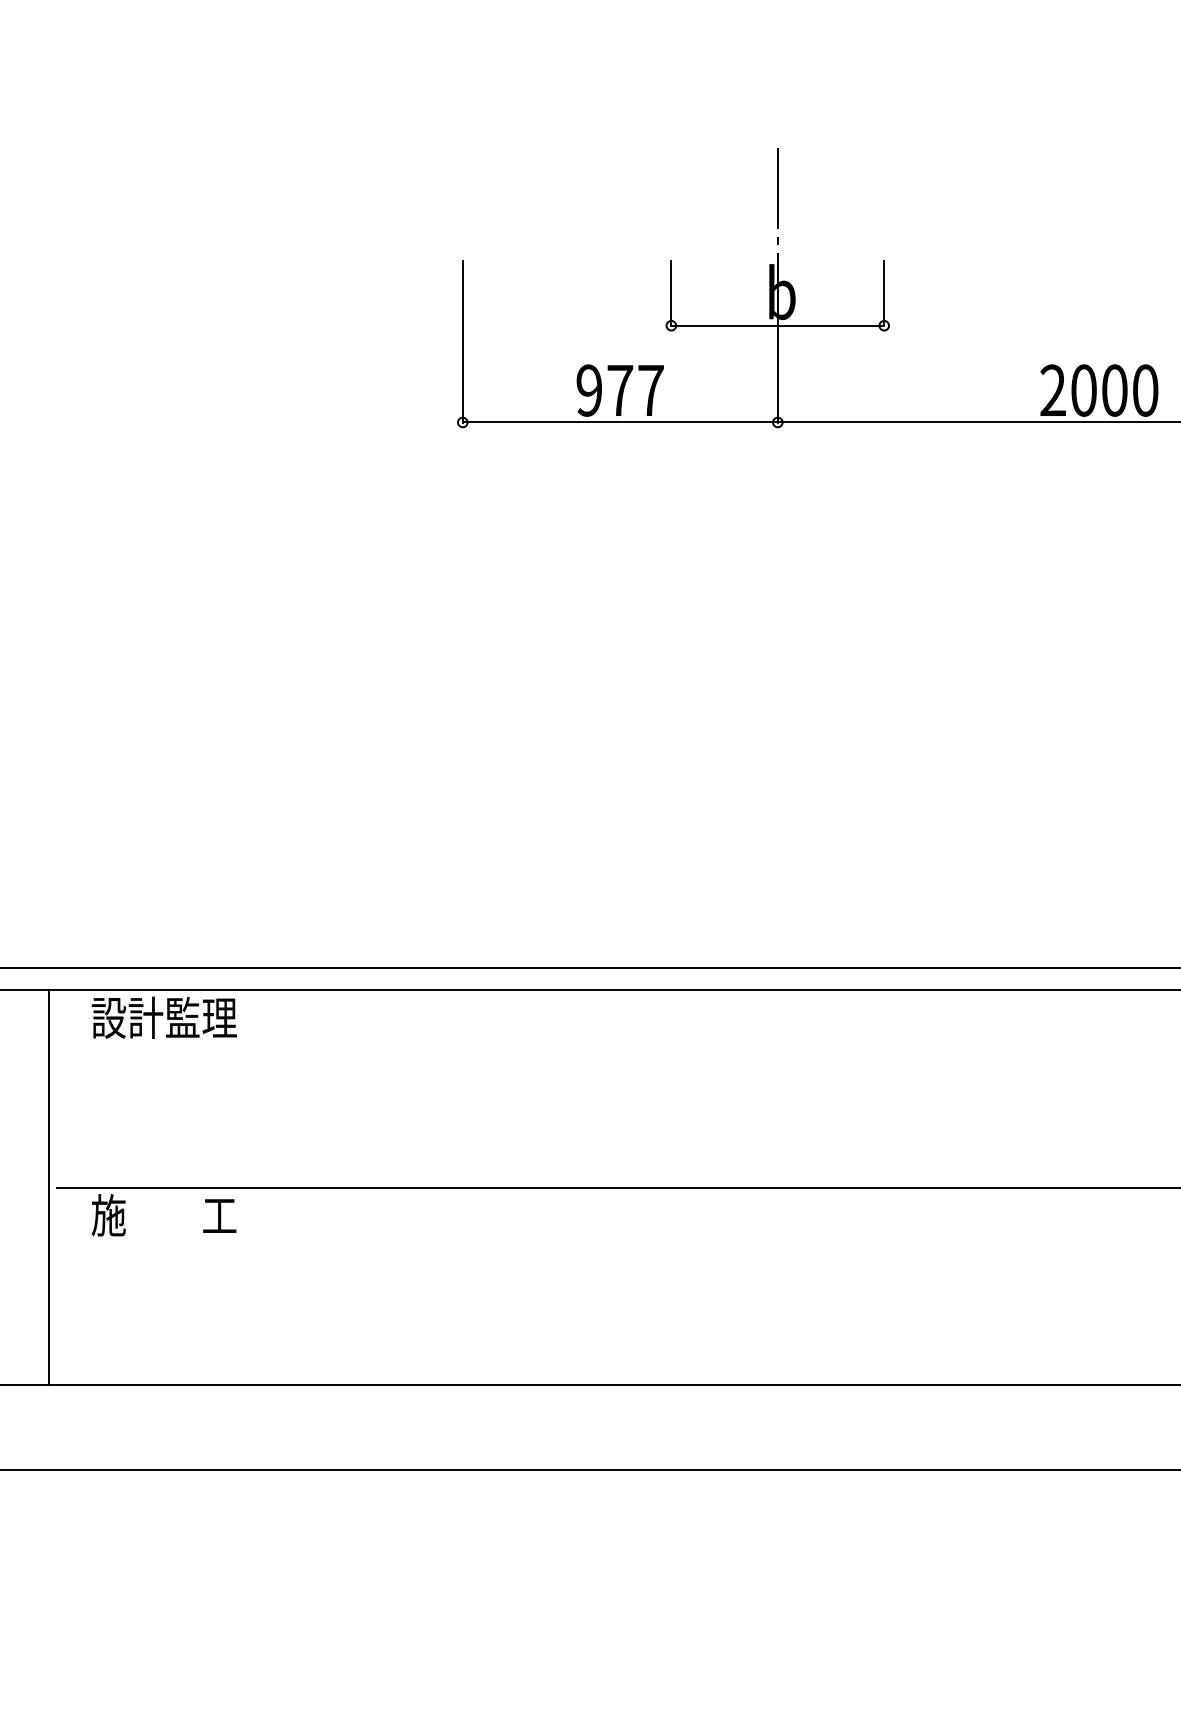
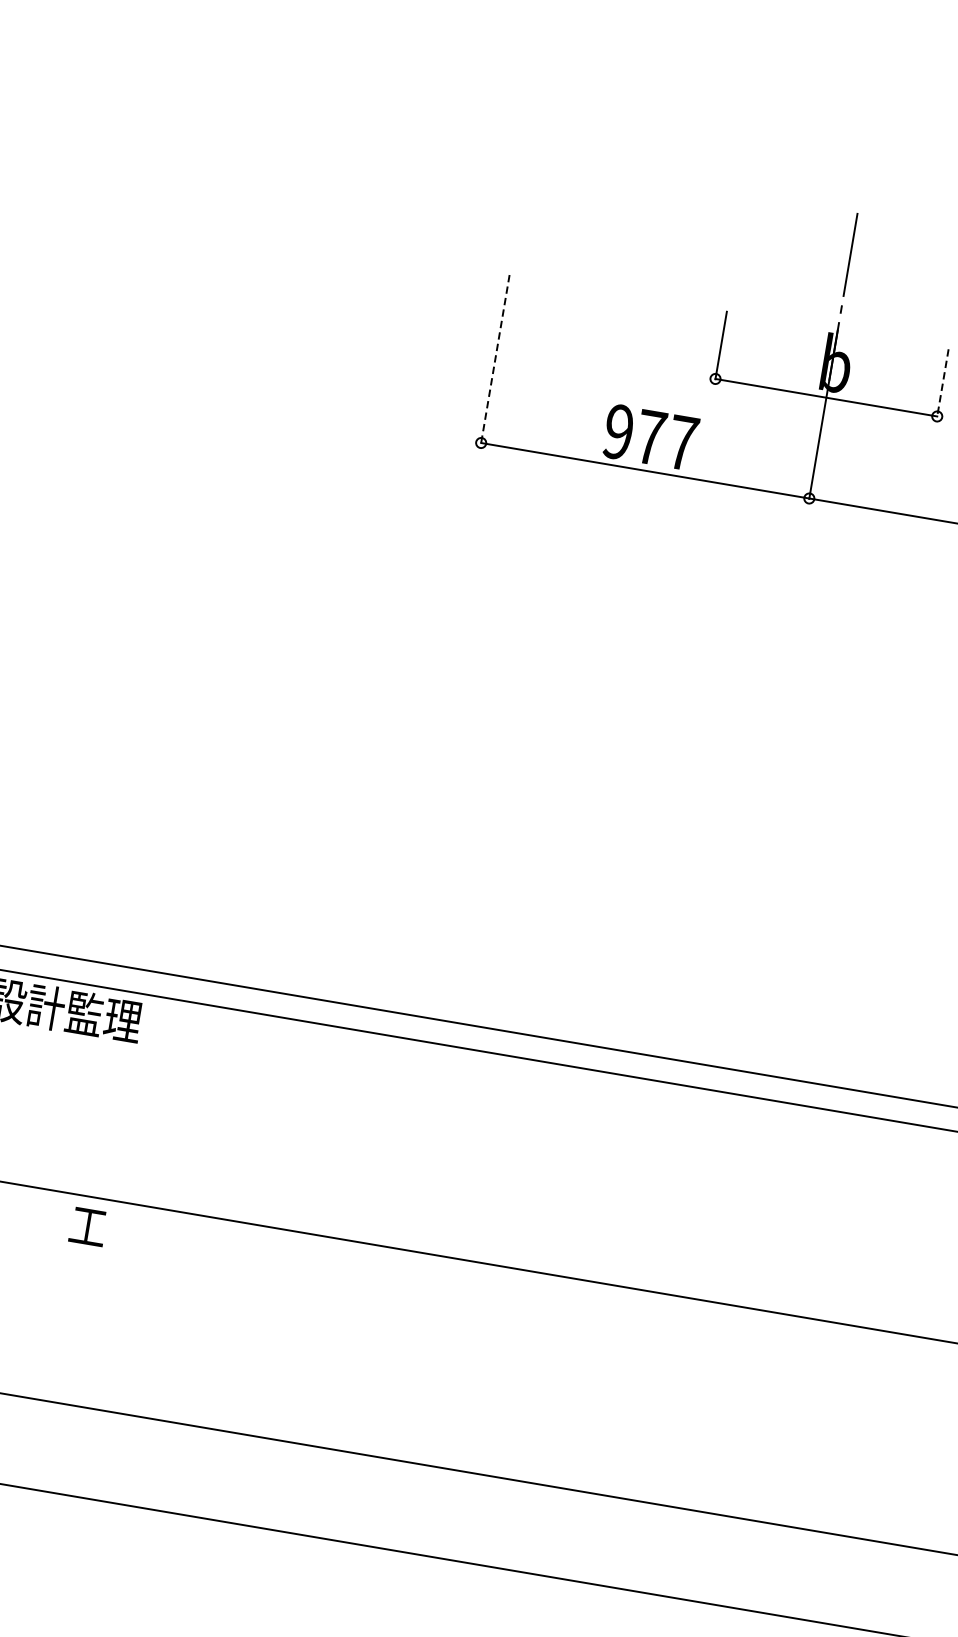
line: (884, 294) -> (943, 383), solid -> dashed
line: (462, 342) -> (494, 359), solid -> dashed

